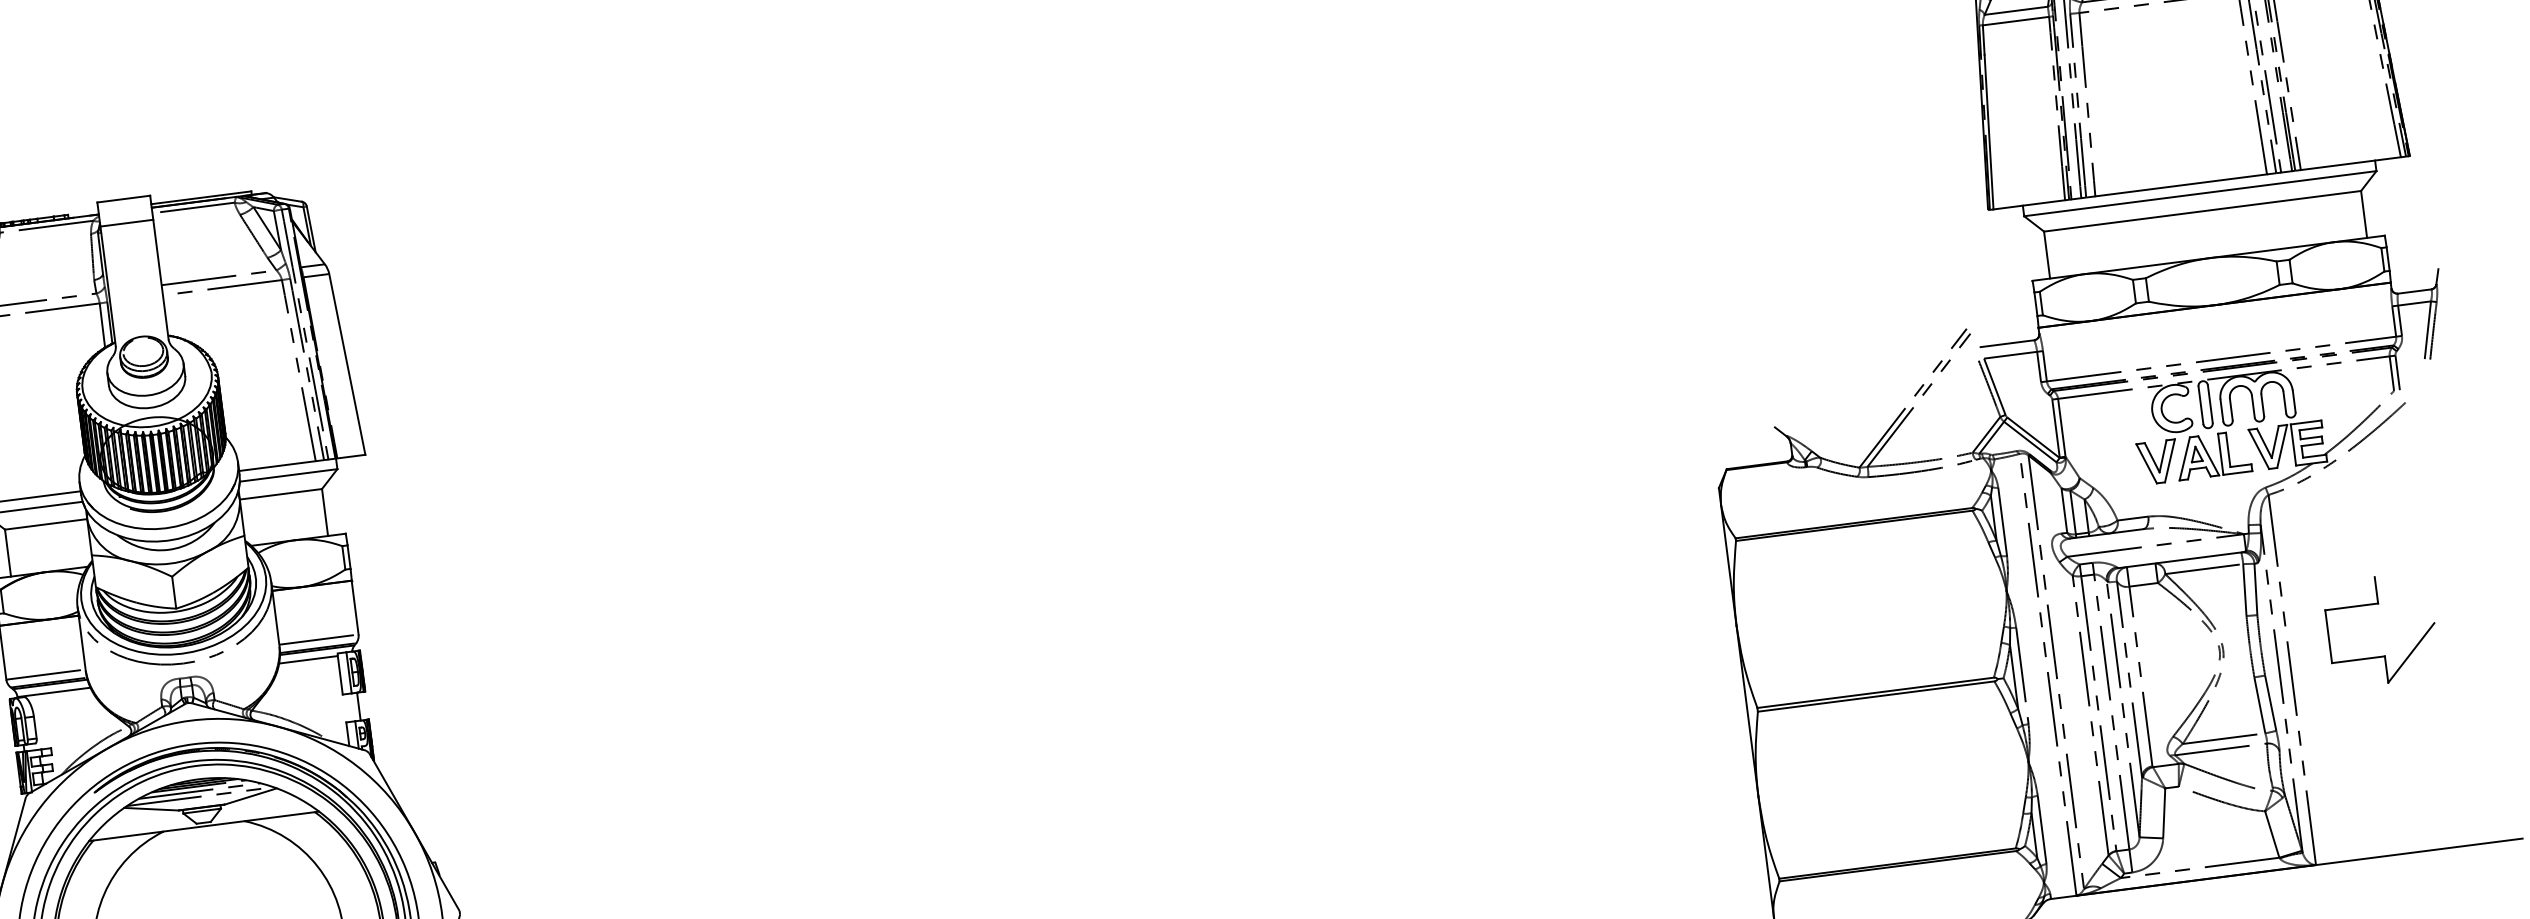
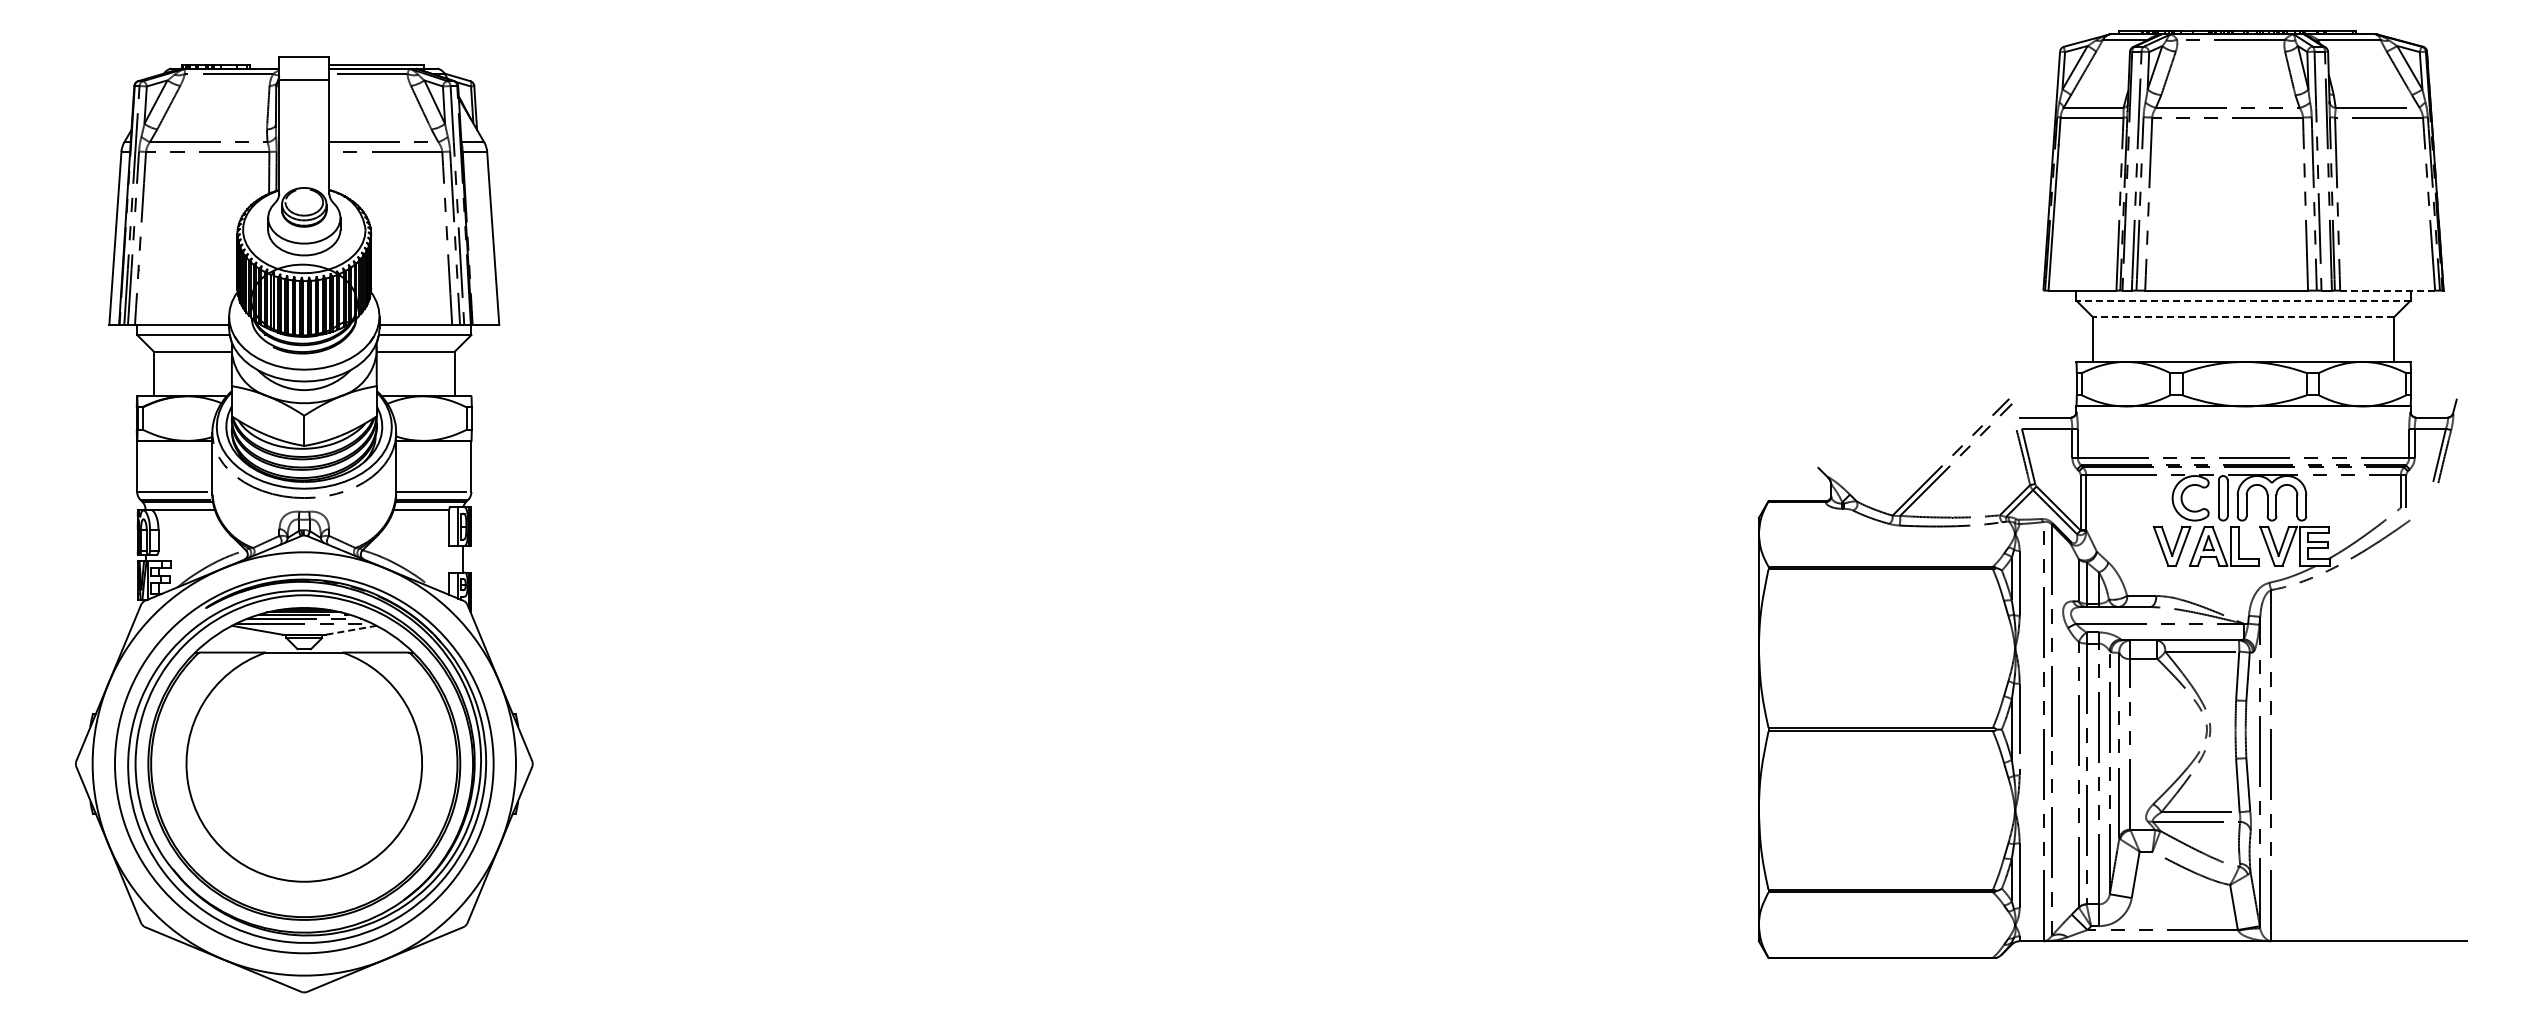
line: (2350, 163) -> (2387, 290), solid -> dashed
line: (2200, 193) -> (2243, 300), solid -> dashed
line: (2202, 211) -> (2243, 317), solid -> dashed
part: (2378, 604) -> (2360, 705), removed
line: (251, 796) -> (352, 630), solid -> dashed

